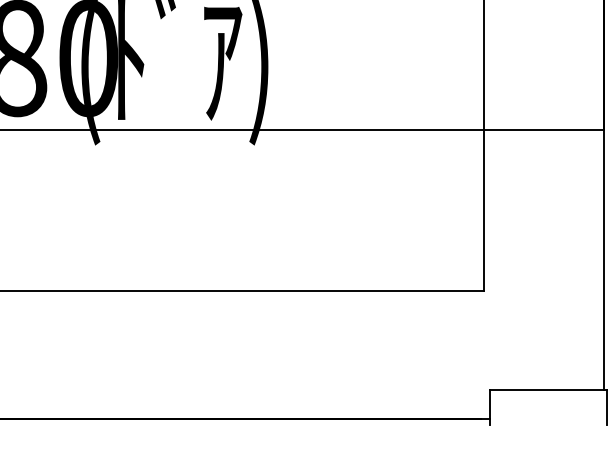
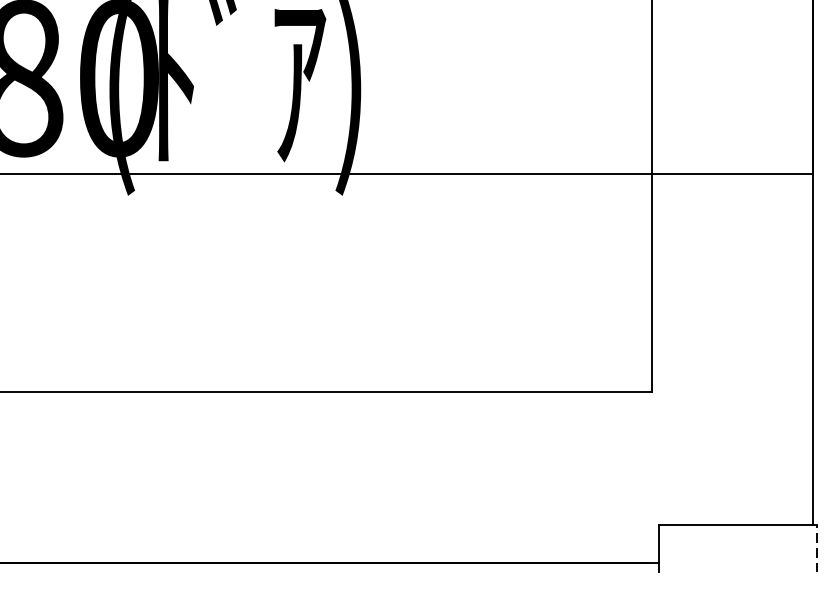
line: (606, 407) -> (816, 548), solid -> dashed

